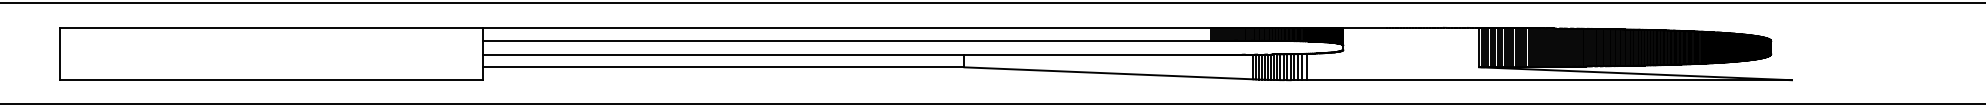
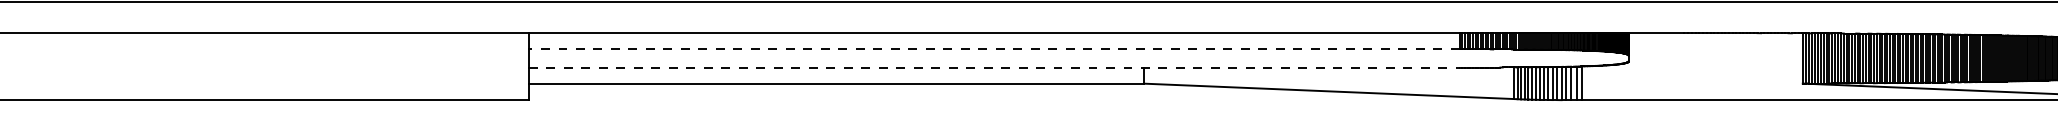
line: (847, 40) -> (994, 49), solid -> dashed
line: (847, 54) -> (994, 67), solid -> dashed

